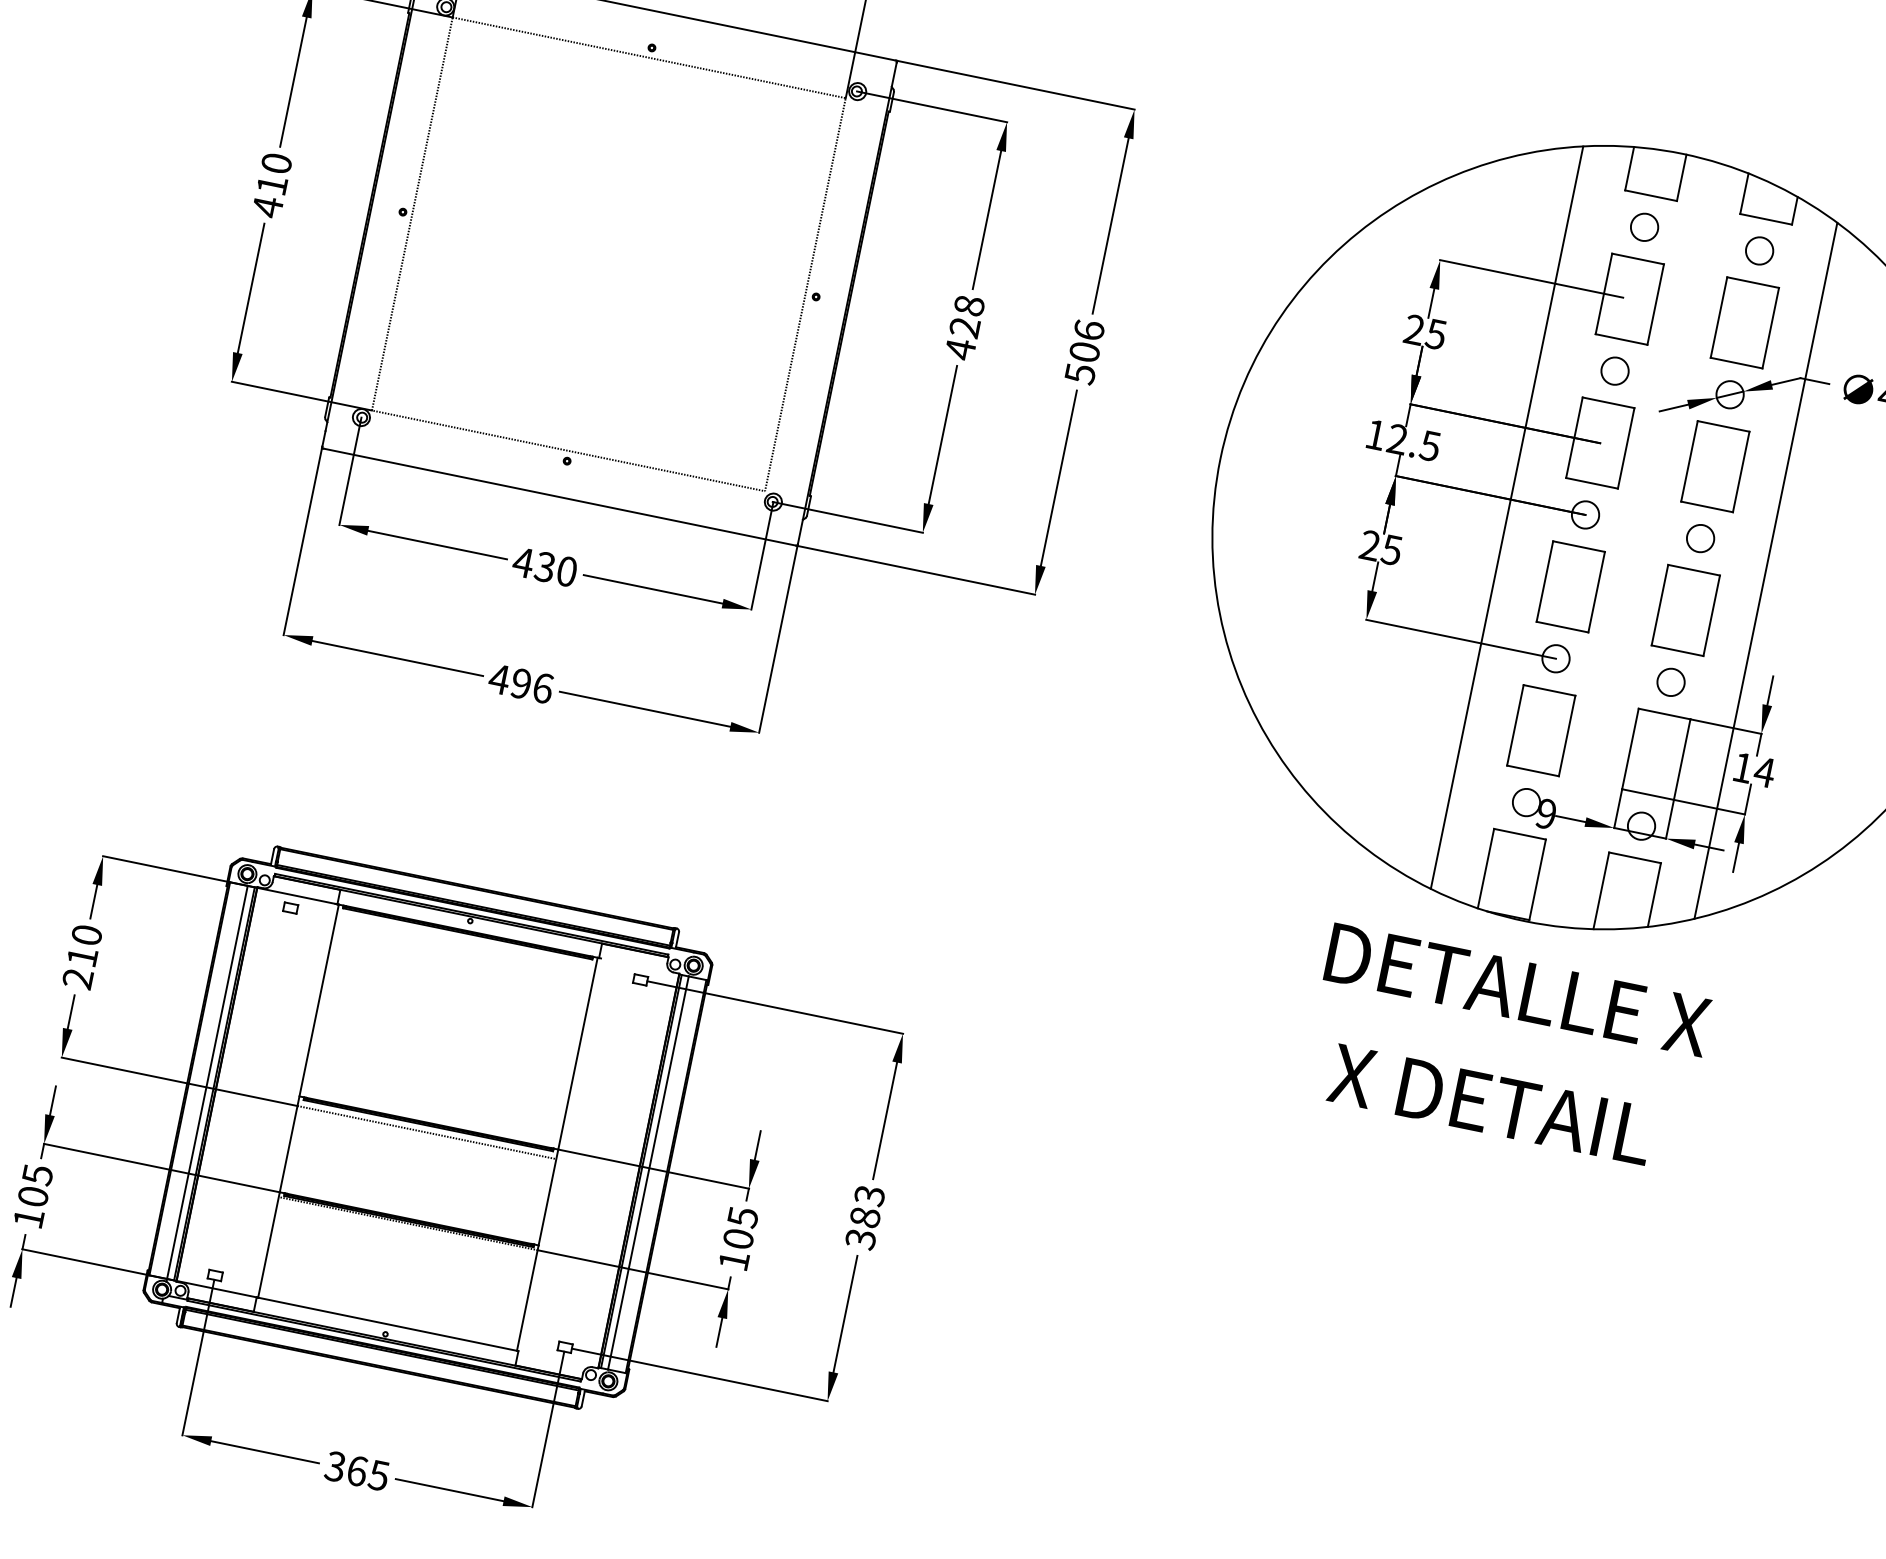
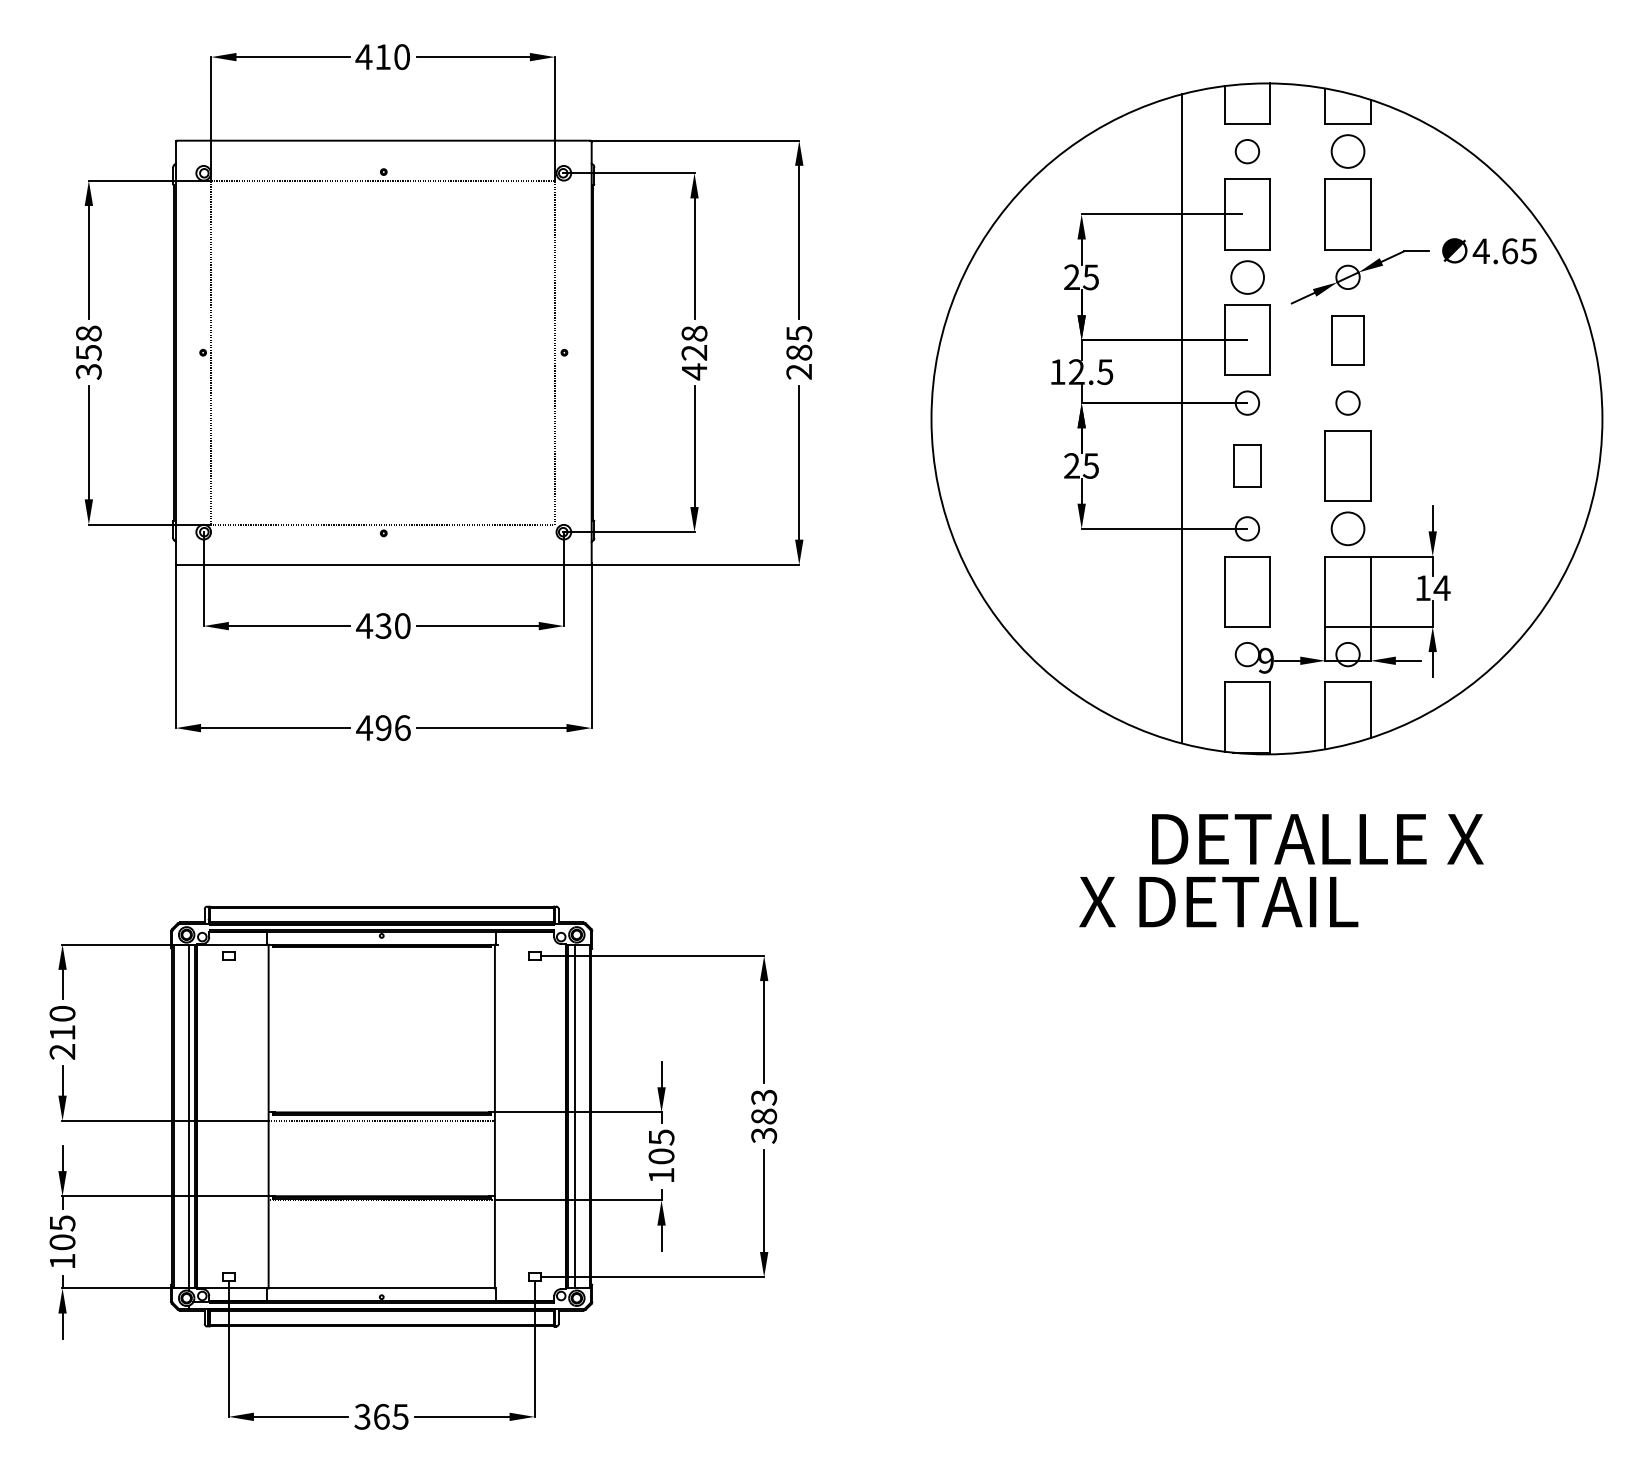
text: (271, 184) -> (88, 352), 410 -> 358
circle: (1759, 250) -> (1347, 151), size x1.4
text: (1085, 351) -> (799, 352), 506 -> 285
circle: (1614, 369) -> (1246, 276), size x1.4
part: (1714, 465) -> (1347, 339), size x0.7
line: (1766, 570) -> (1408, 418), removed
part: (1570, 586) -> (1247, 465), size x0.6
circle: (1670, 681) -> (1347, 528), size x1.4
text: (1517, 990) -> (1317, 839), moved
text: (1490, 1105) -> (1218, 902), moved

